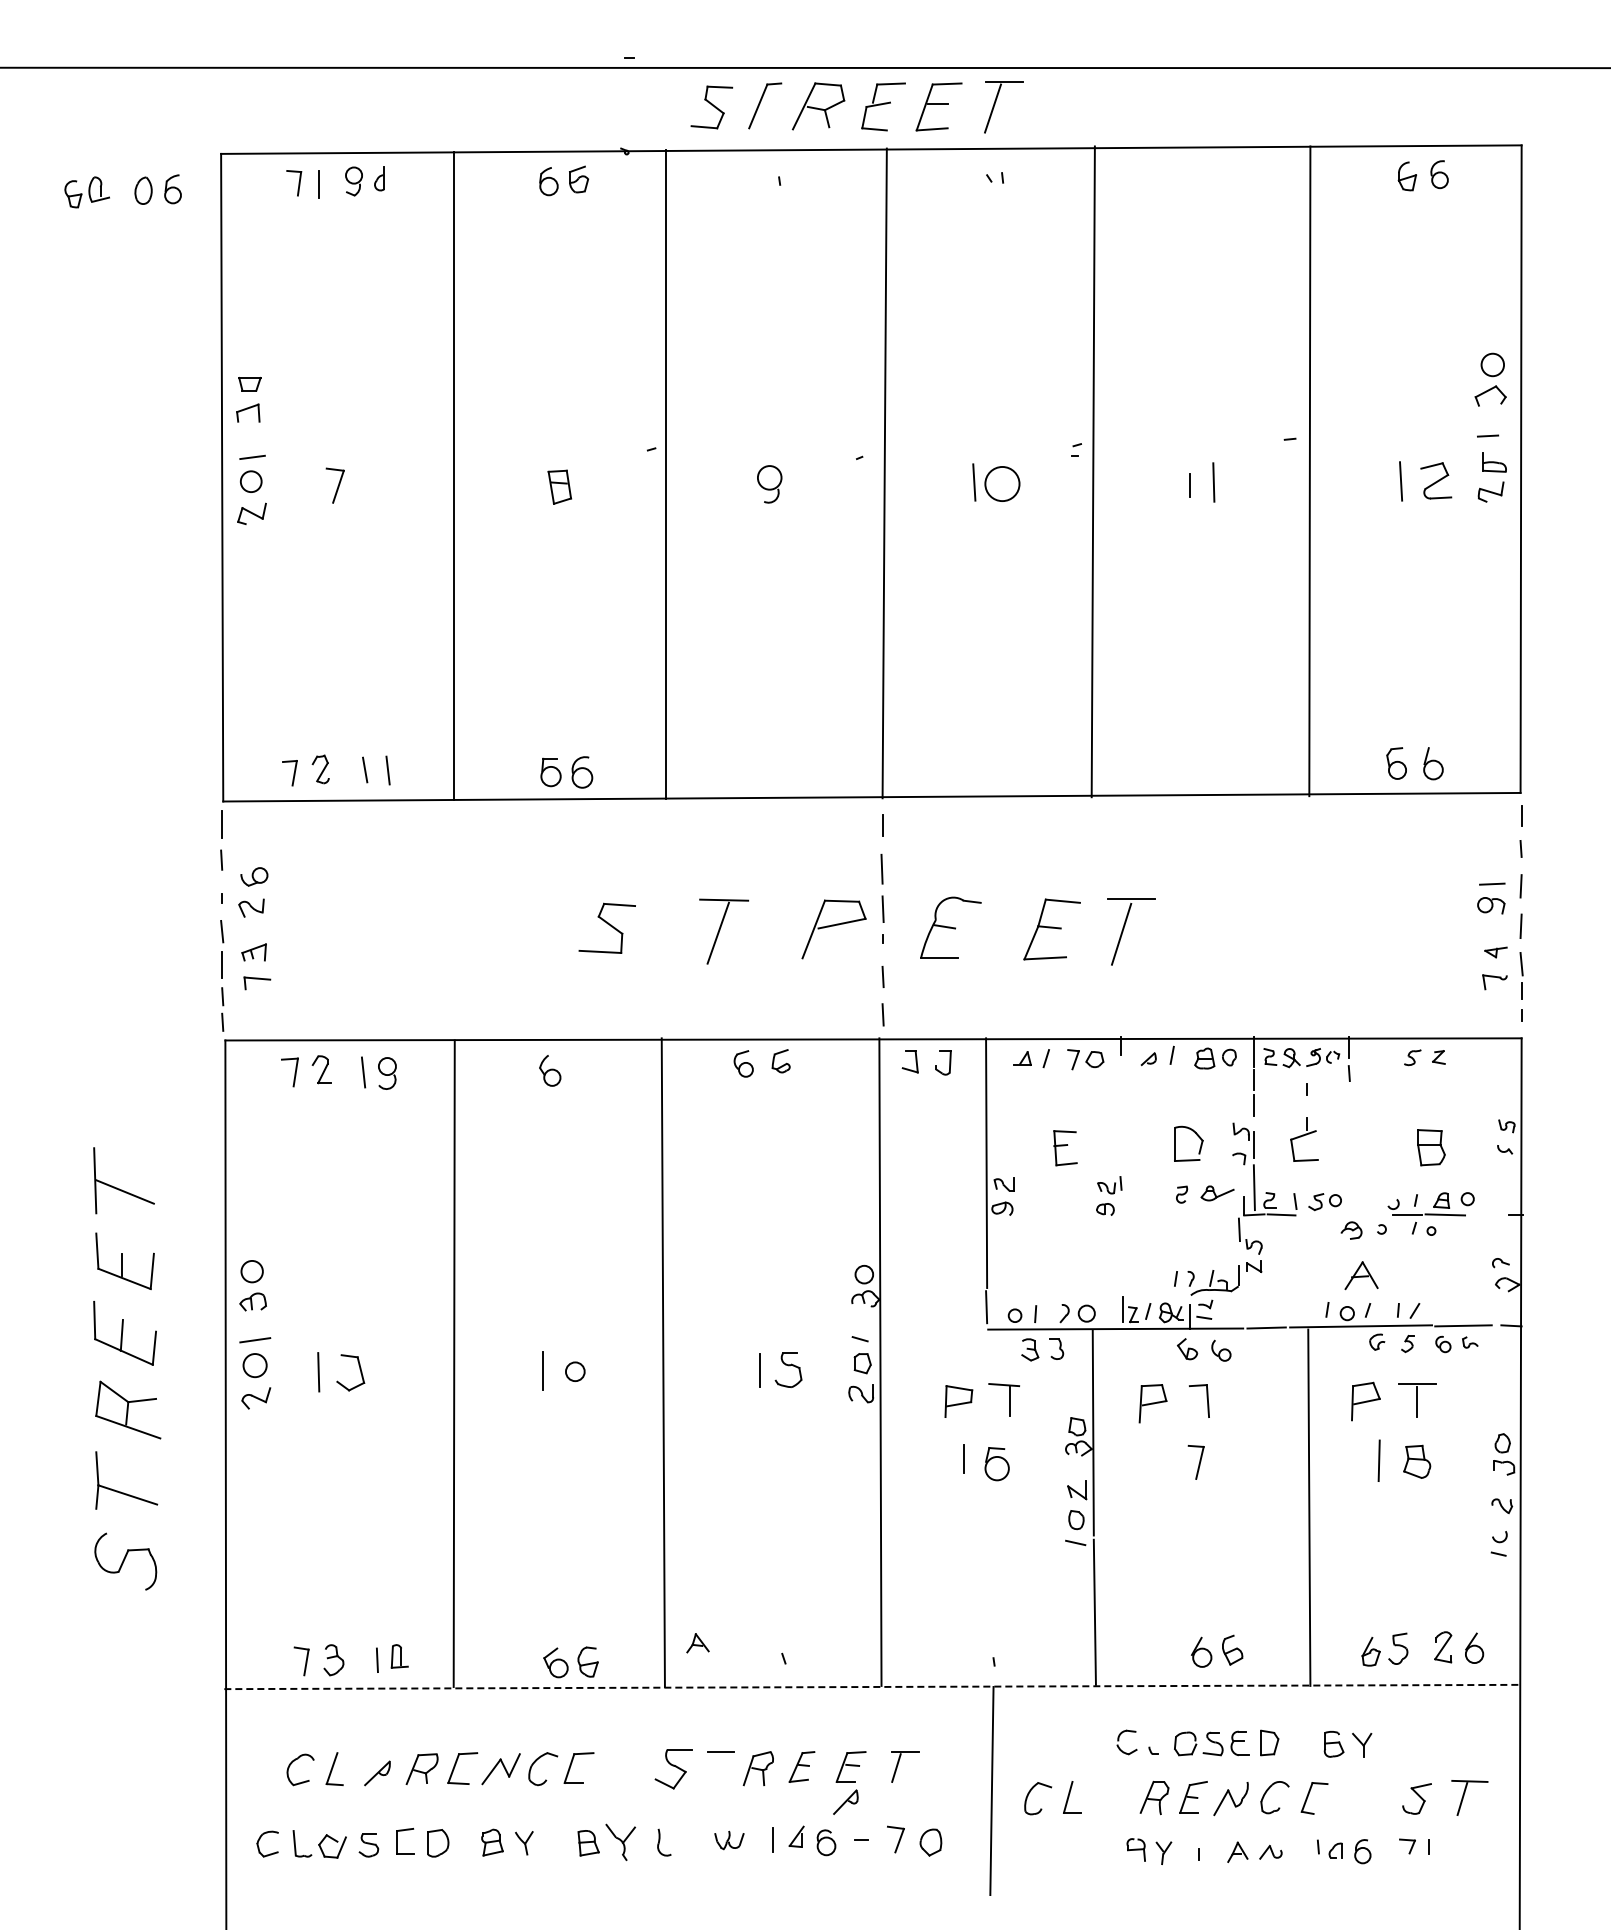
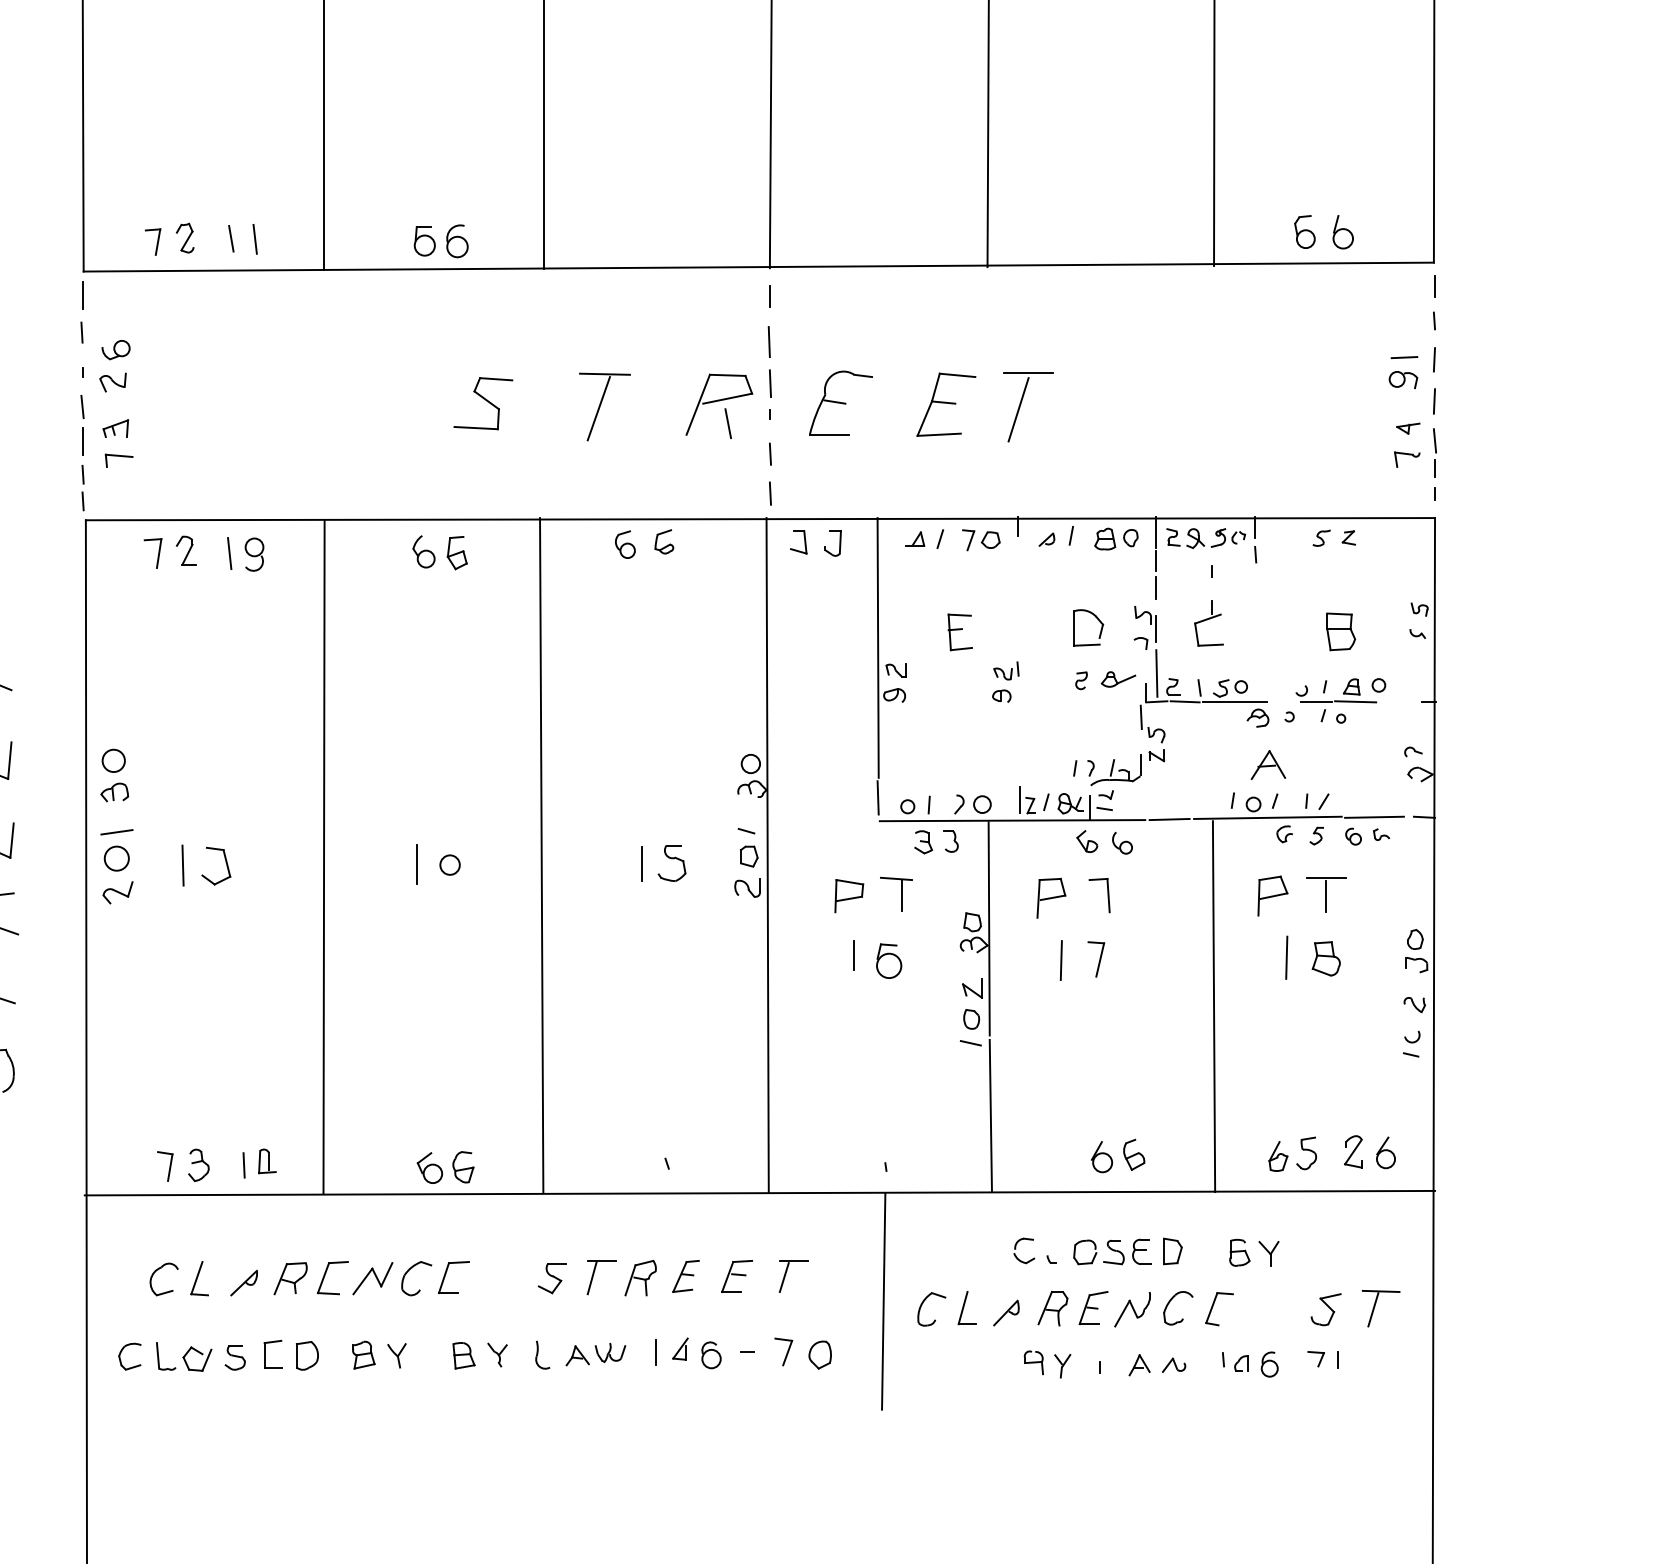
line: (842, 947) -> (728, 423), added
part: (582, 1071) -> (457, 552), added
line: (1329, 1215) -> (1235, 702), added
line: (1162, 1463) -> (1061, 960), added
part: (697, 1643) -> (577, 1356), moved
line: (872, 1686) -> (759, 1192), dashed -> solid
line: (711, 1768) -> (591, 1278), added
part: (672, 1769) -> (551, 1279), size x0.71
part: (845, 1801) -> (1006, 1312), moved
part: (620, 1842) -> (497, 1355), size x0.62

